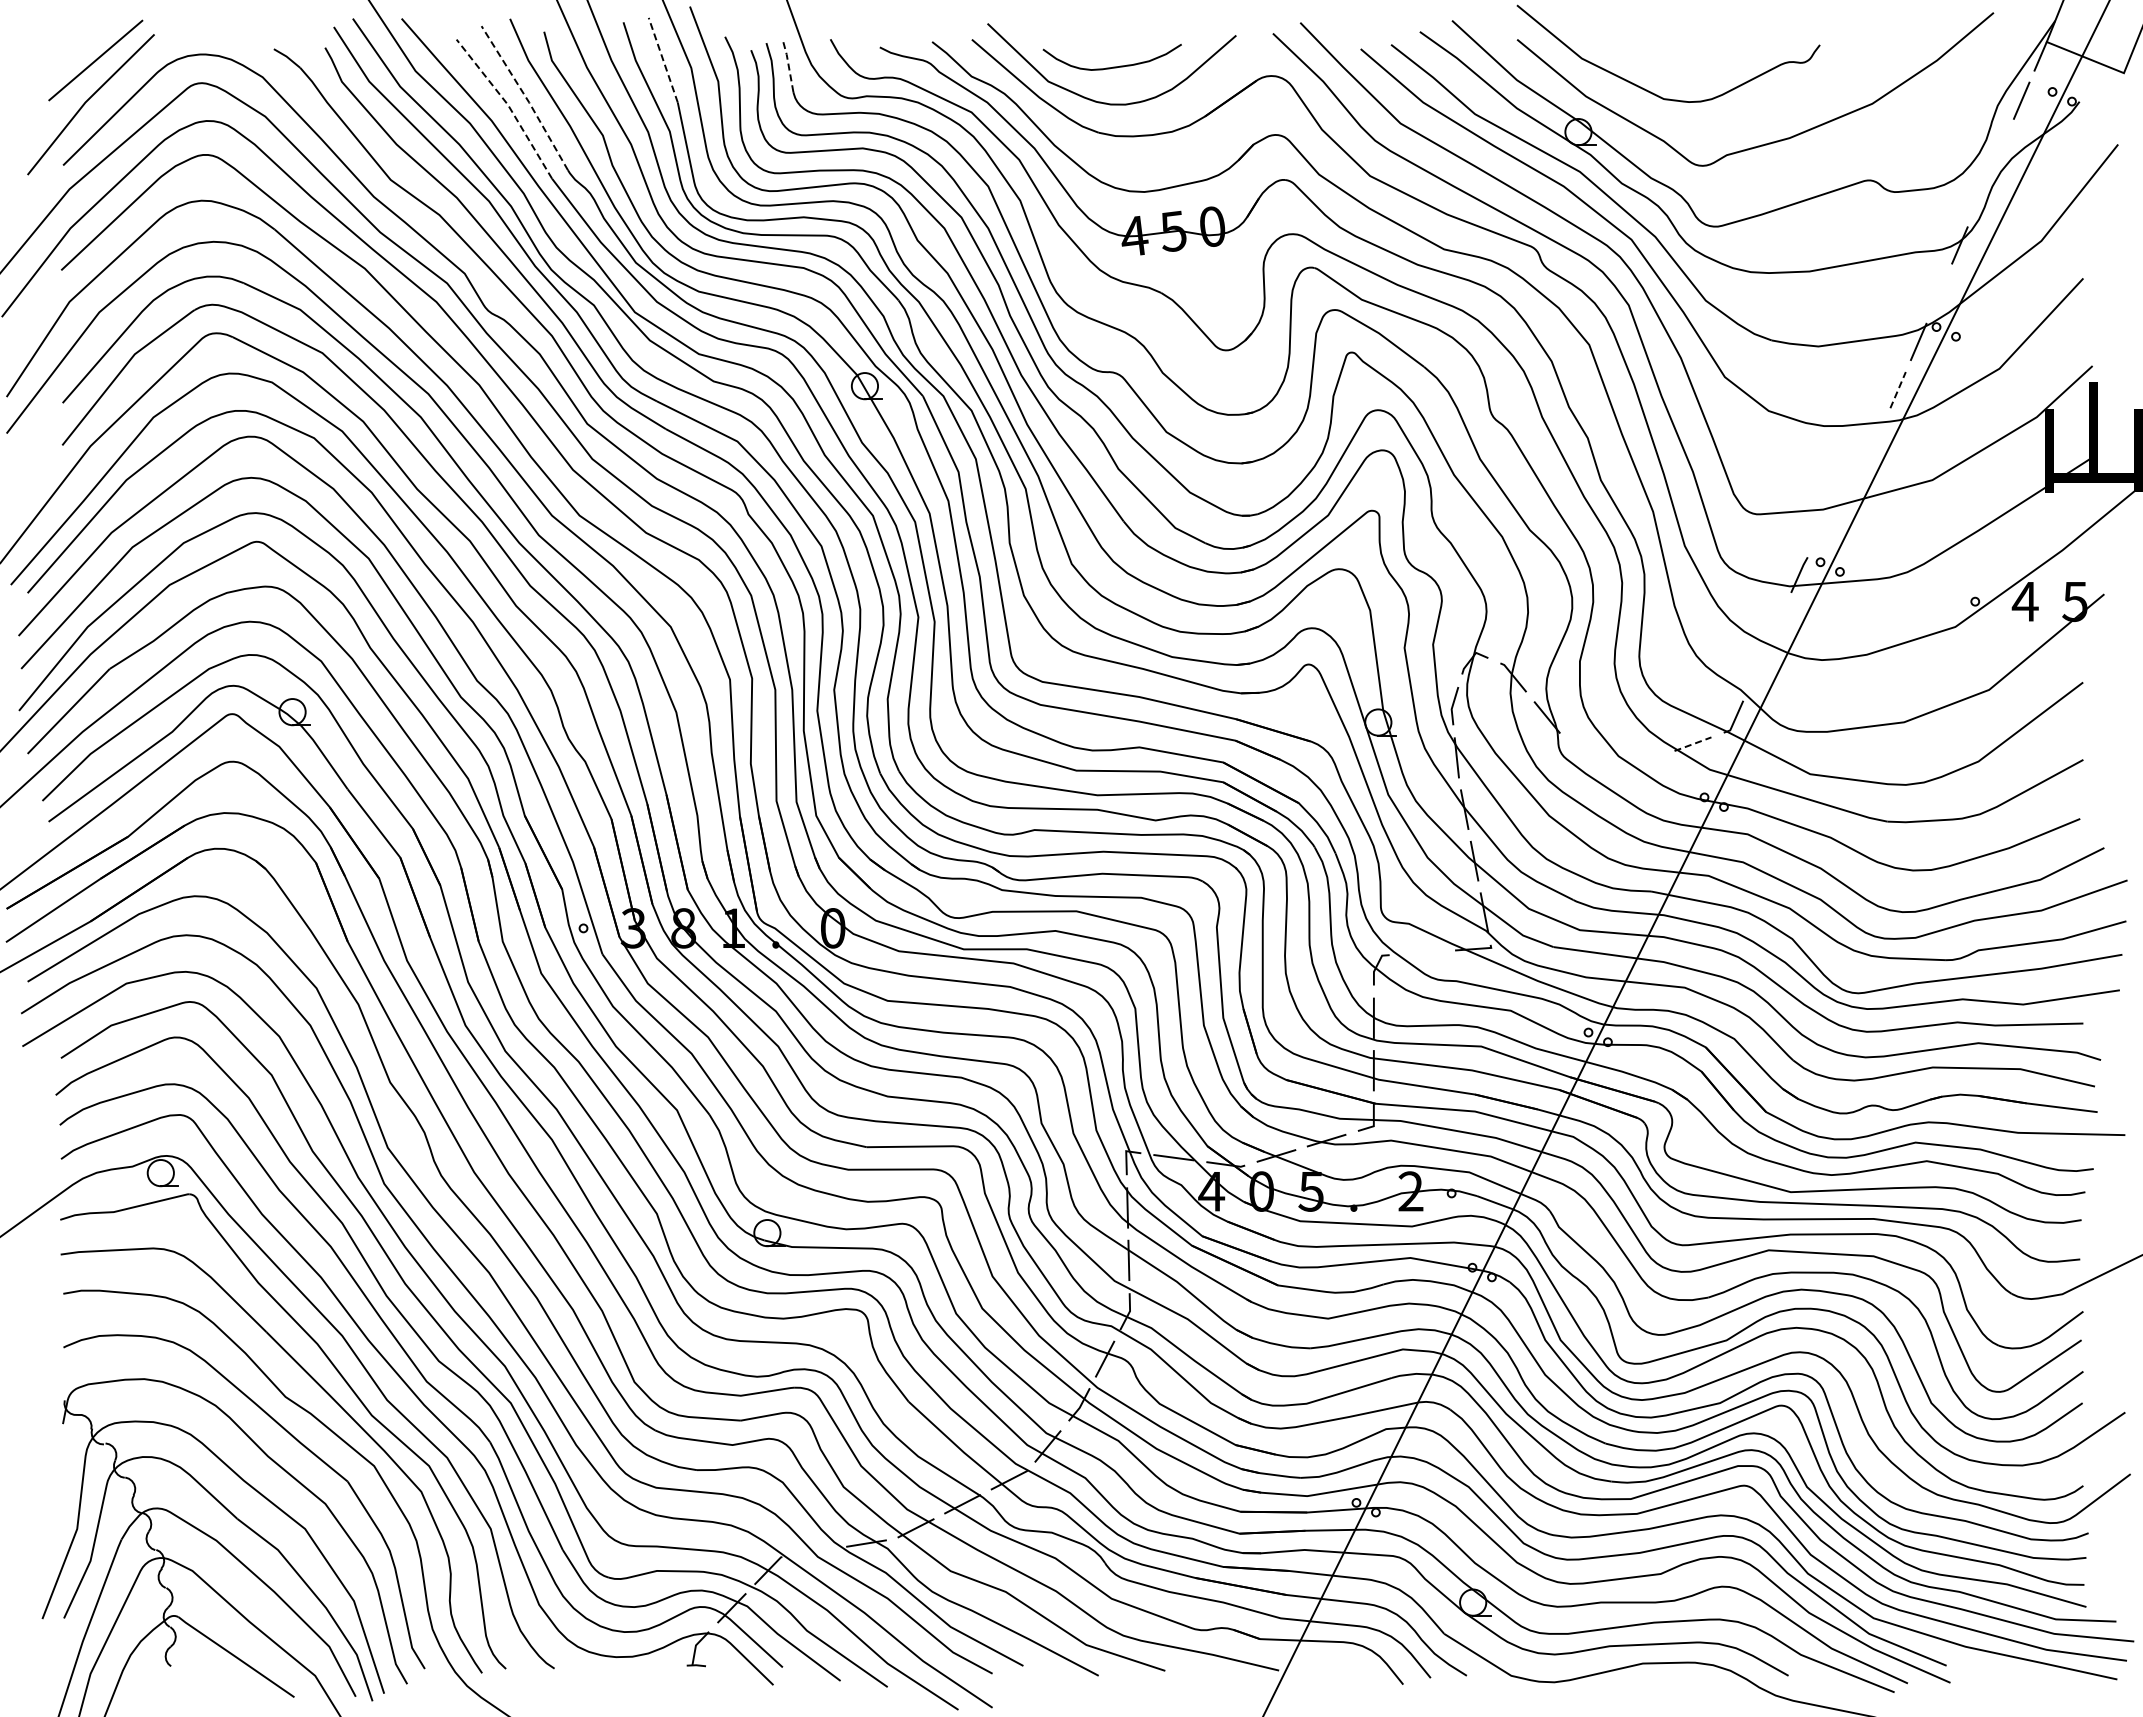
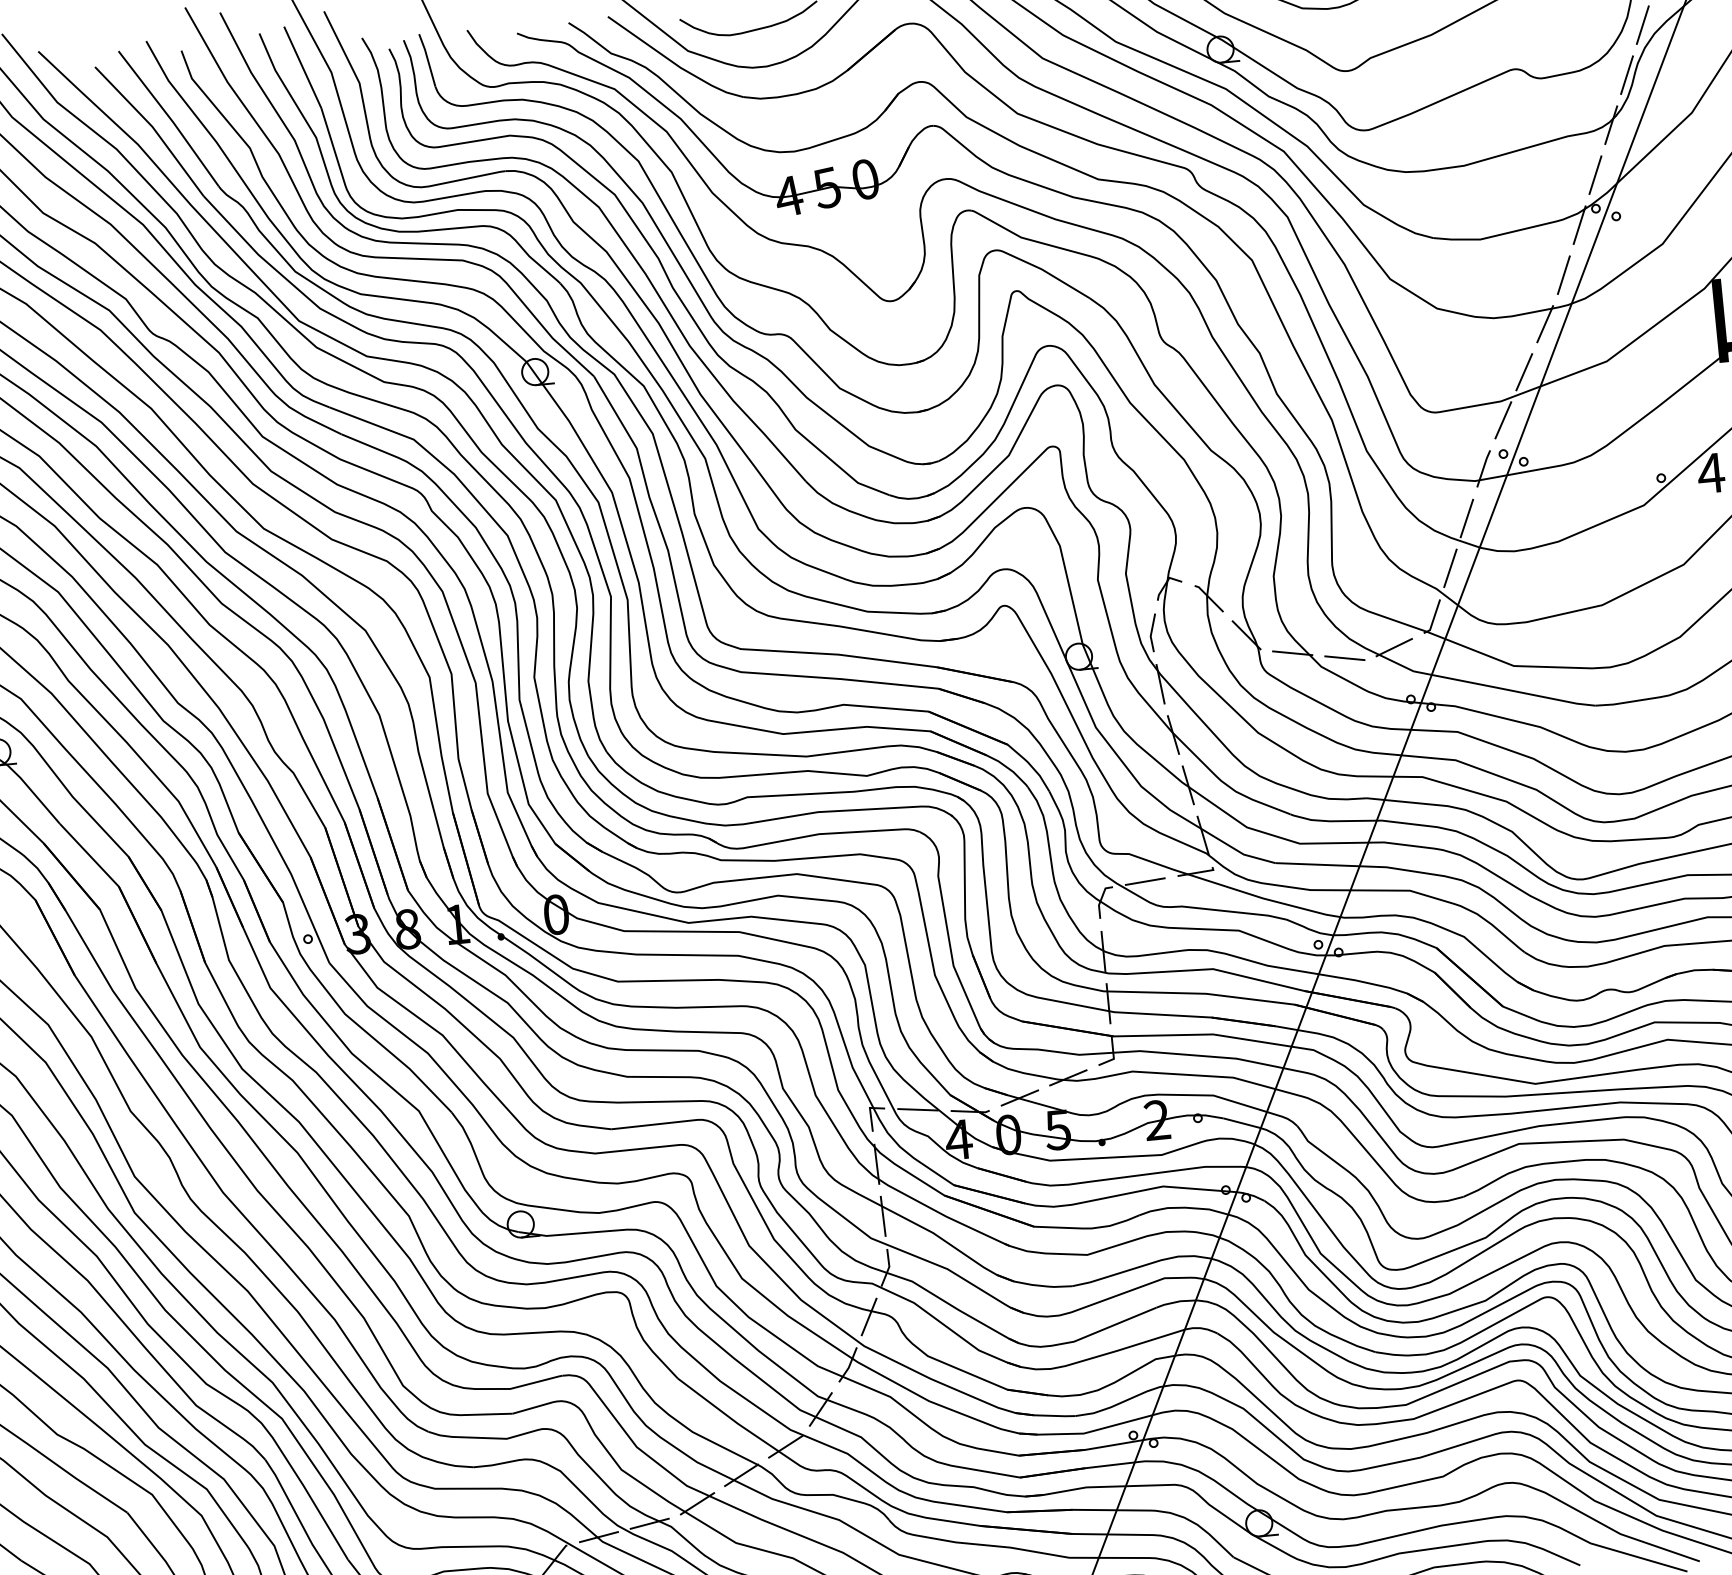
line: (663, 60) -> (302, 67), dashed -> solid
line: (788, 64) -> (427, 59), dashed -> solid
line: (526, 98) -> (170, 118), dashed -> solid
line: (508, 105) -> (153, 127), dashed -> solid
line: (2000, 148) -> (1642, 24), added
line: (1980, 197) -> (1627, 75), added
line: (1939, 293) -> (1595, 174), added
line: (1898, 390) -> (1564, 275), dashed -> solid
line: (1874, 436) -> (1544, 323), added
line: (1848, 482) -> (1523, 371), added
line: (1823, 528) -> (1503, 420), added
line: (1777, 622) -> (1466, 518), added
line: (1756, 670) -> (1450, 568), added
line: (1591, 739) -> (1292, 652), added
line: (1692, 744) -> (1393, 647), dashed -> solid
line: (1642, 749) -> (1344, 657), added
line: (1421, 952) -> (1144, 881), added
line: (814, 1551) -> (598, 1536), added

